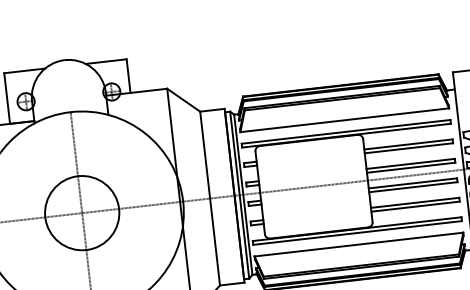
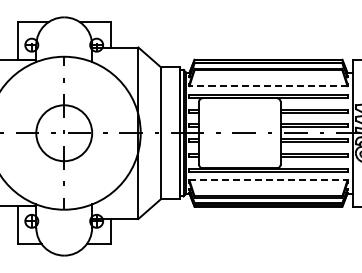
line: (343, 120) -> (267, 86), solid -> dashed
line: (359, 244) -> (268, 180), solid -> dashed

